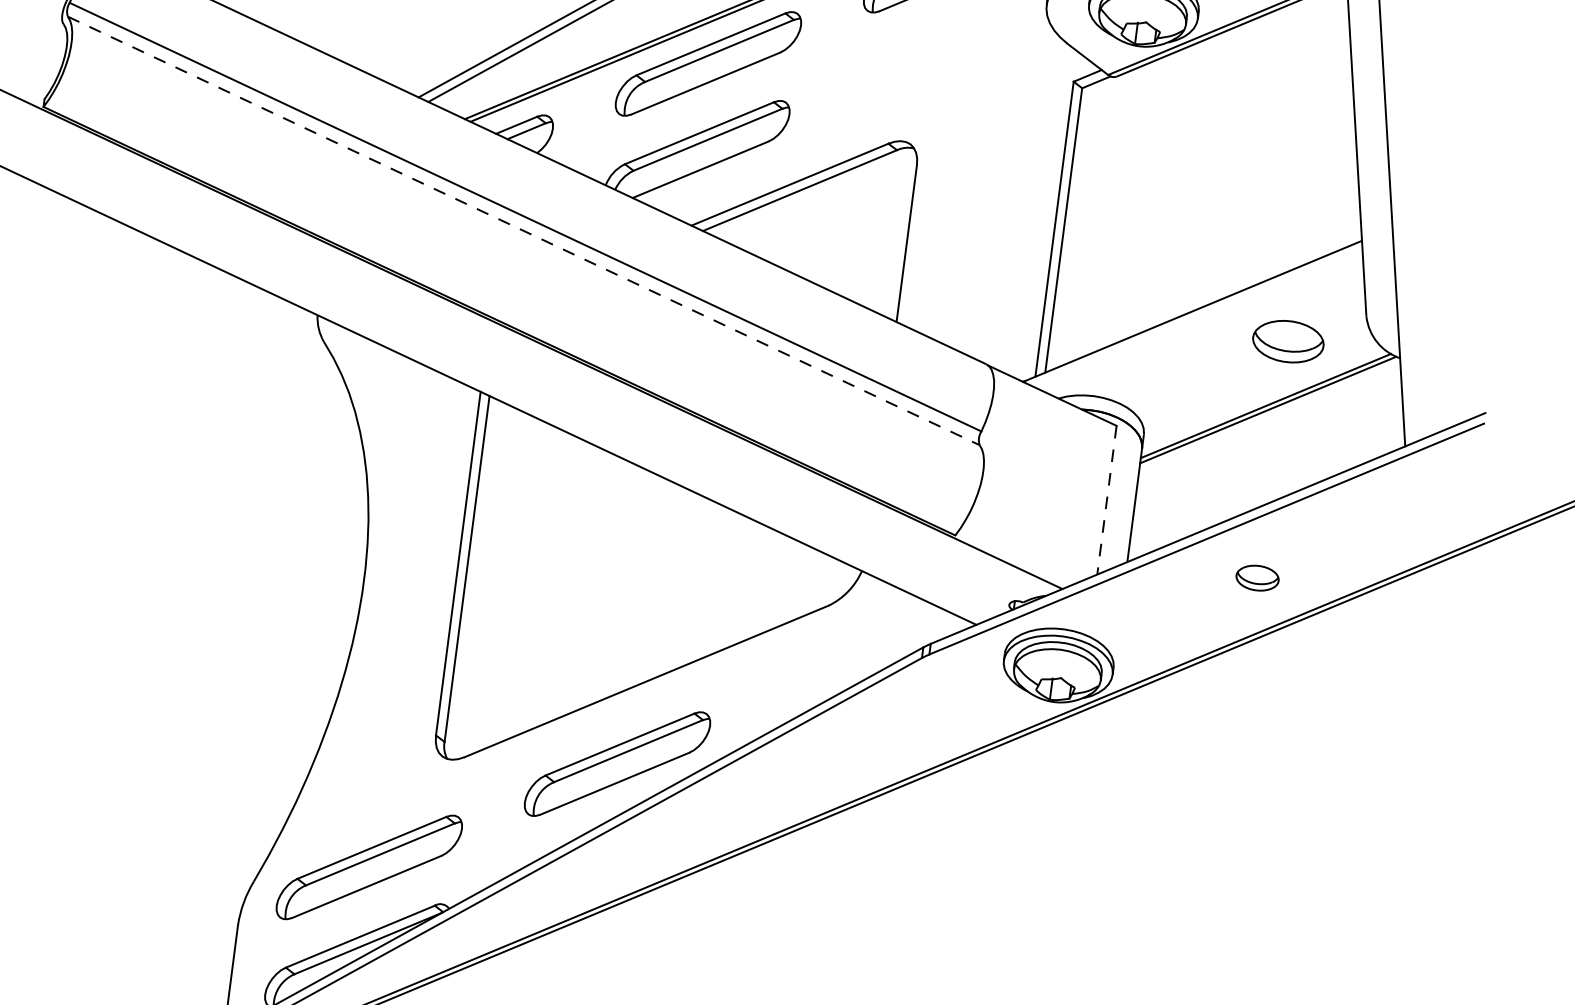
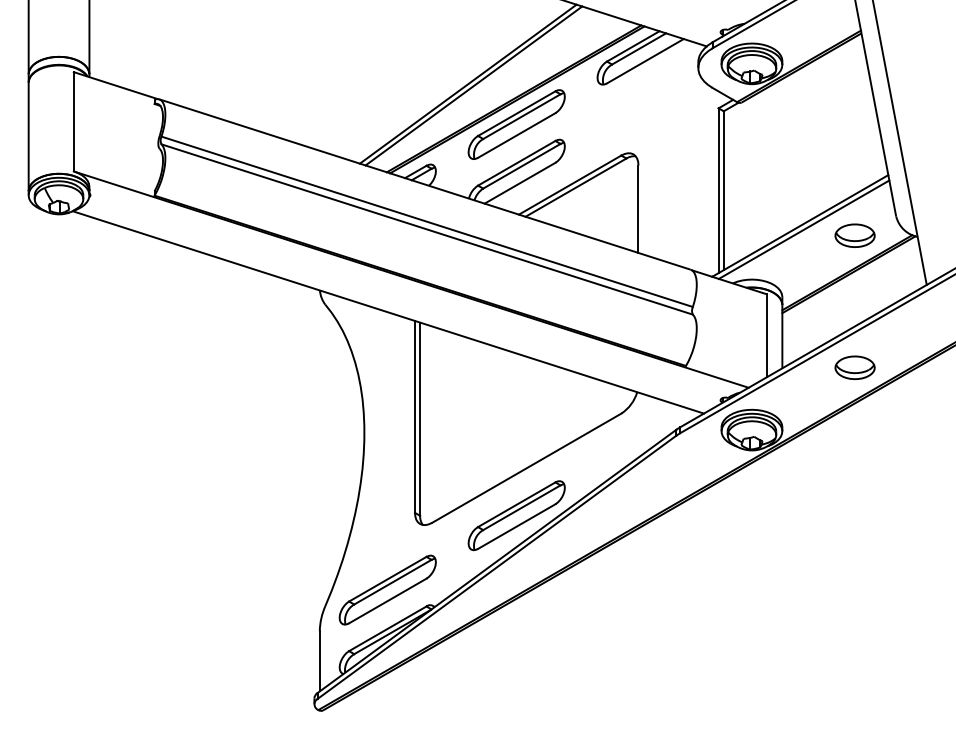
line: (524, 231) -> (427, 229), dashed -> solid
line: (1197, 318) -> (803, 229), added
line: (1106, 499) -> (766, 335), dashed -> solid
part: (1256, 577) -> (854, 367), size x1.67

